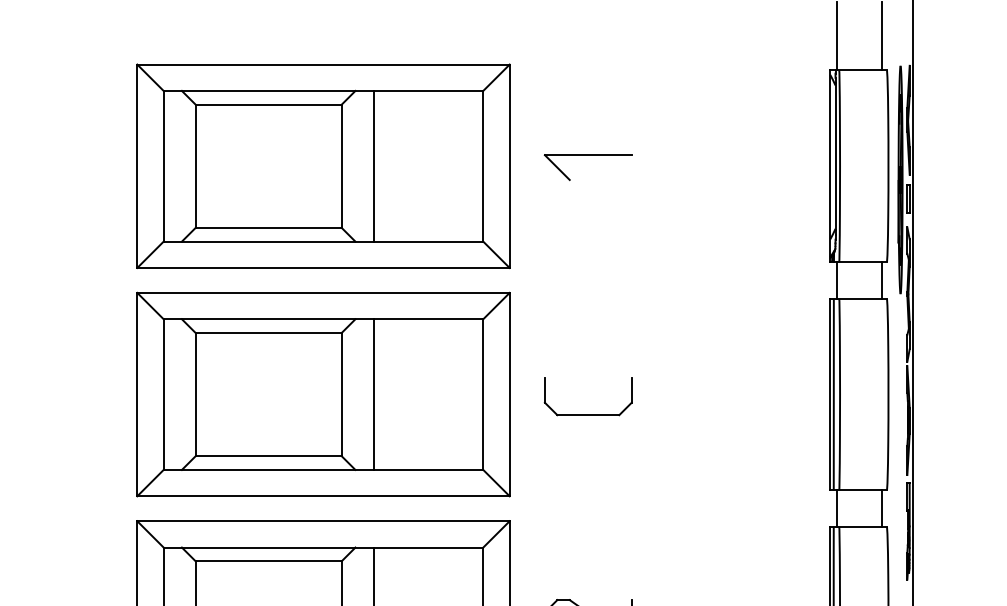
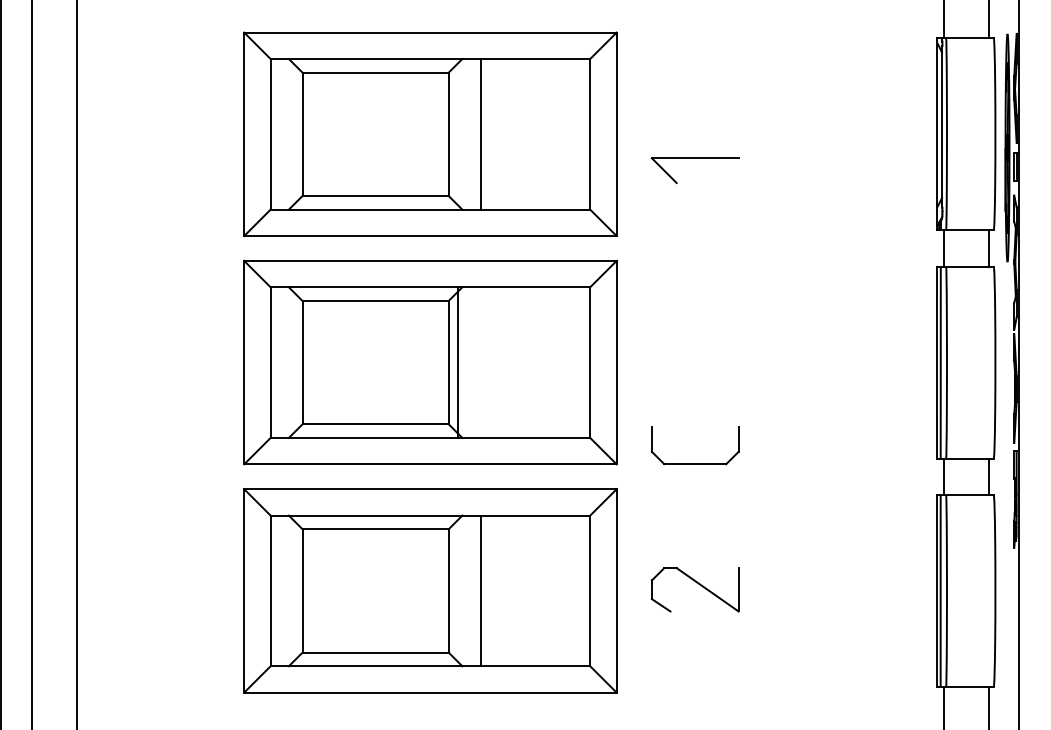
part: (587, 155) -> (694, 158), moved
line: (373, 394) -> (457, 362), moved
part: (587, 414) -> (694, 463), moved

